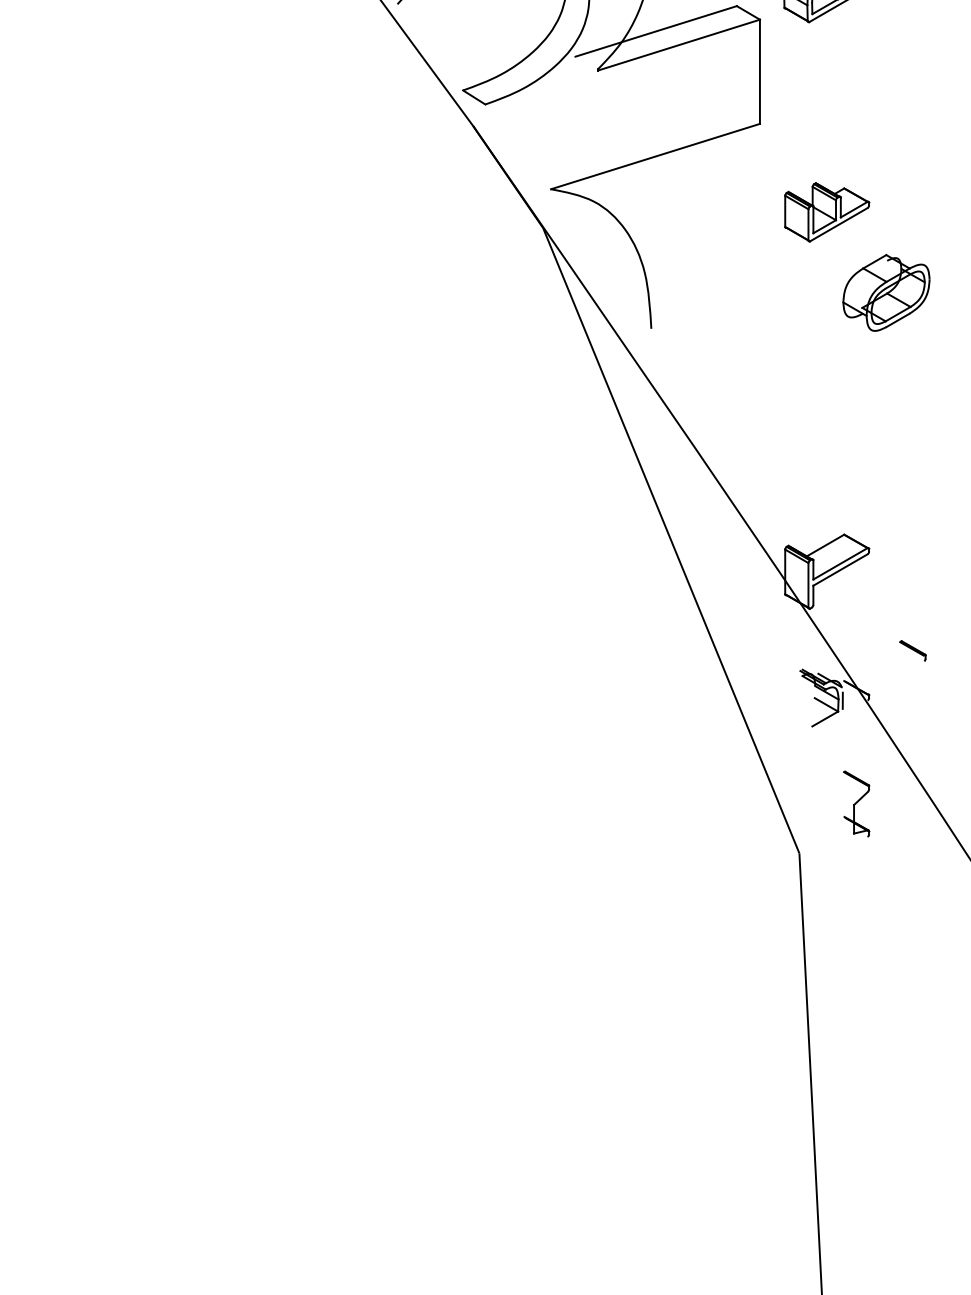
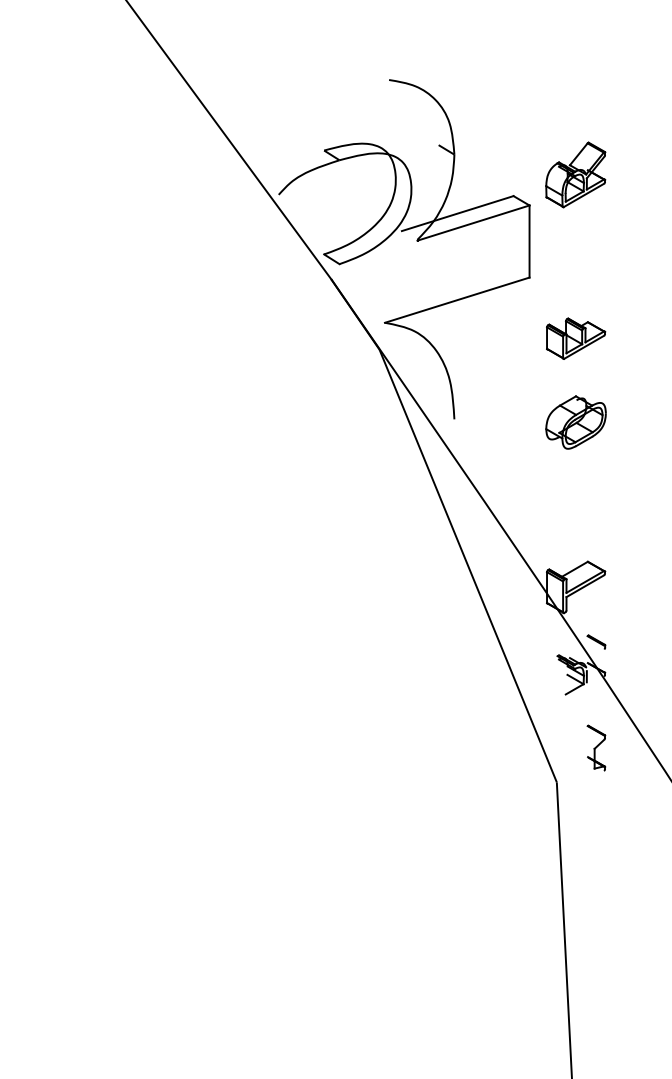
part: (885, 292) -> (575, 422), moved
part: (913, 649) -> (596, 641), moved

